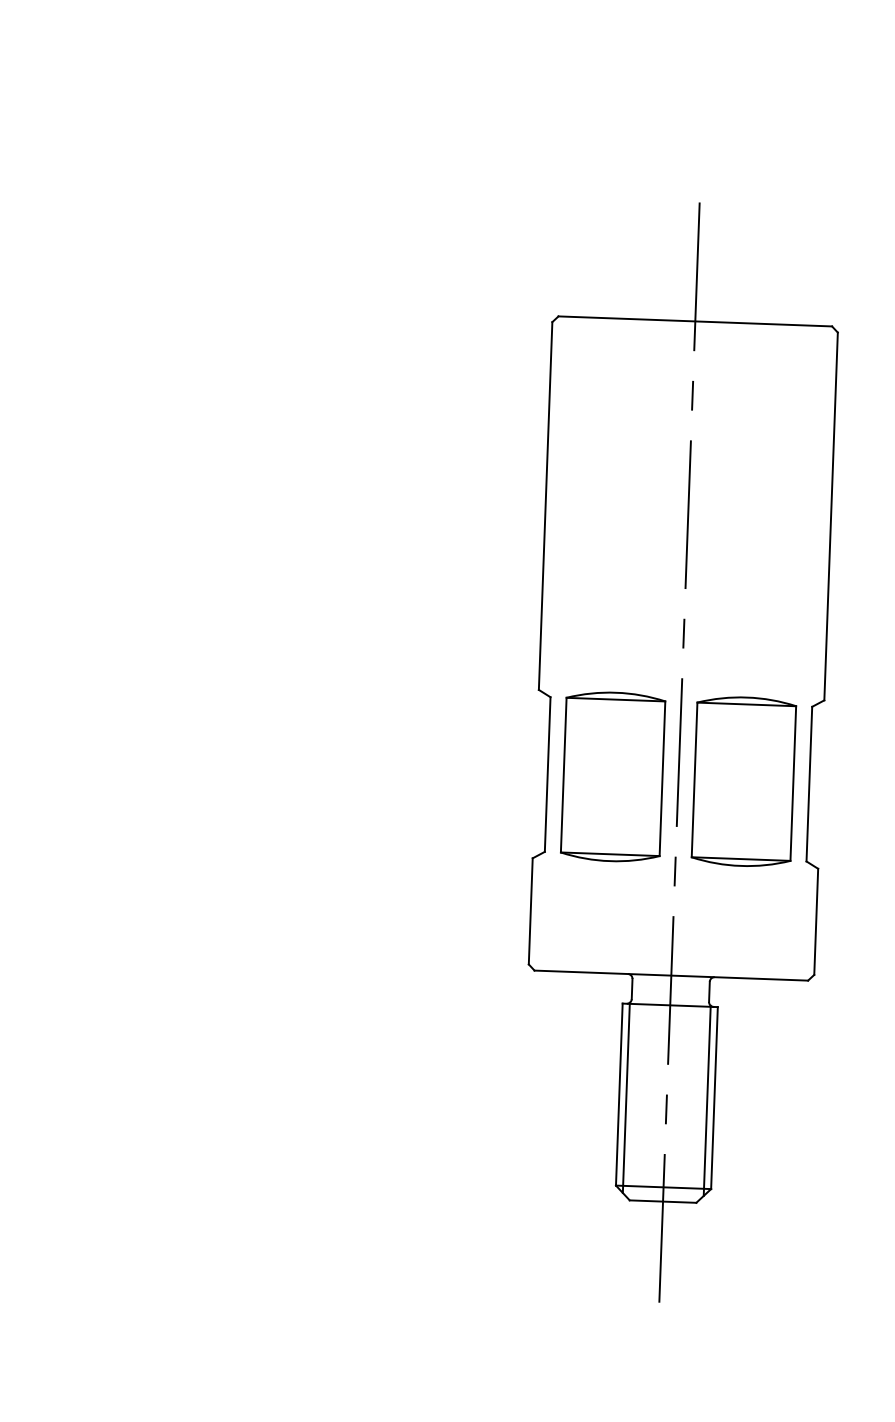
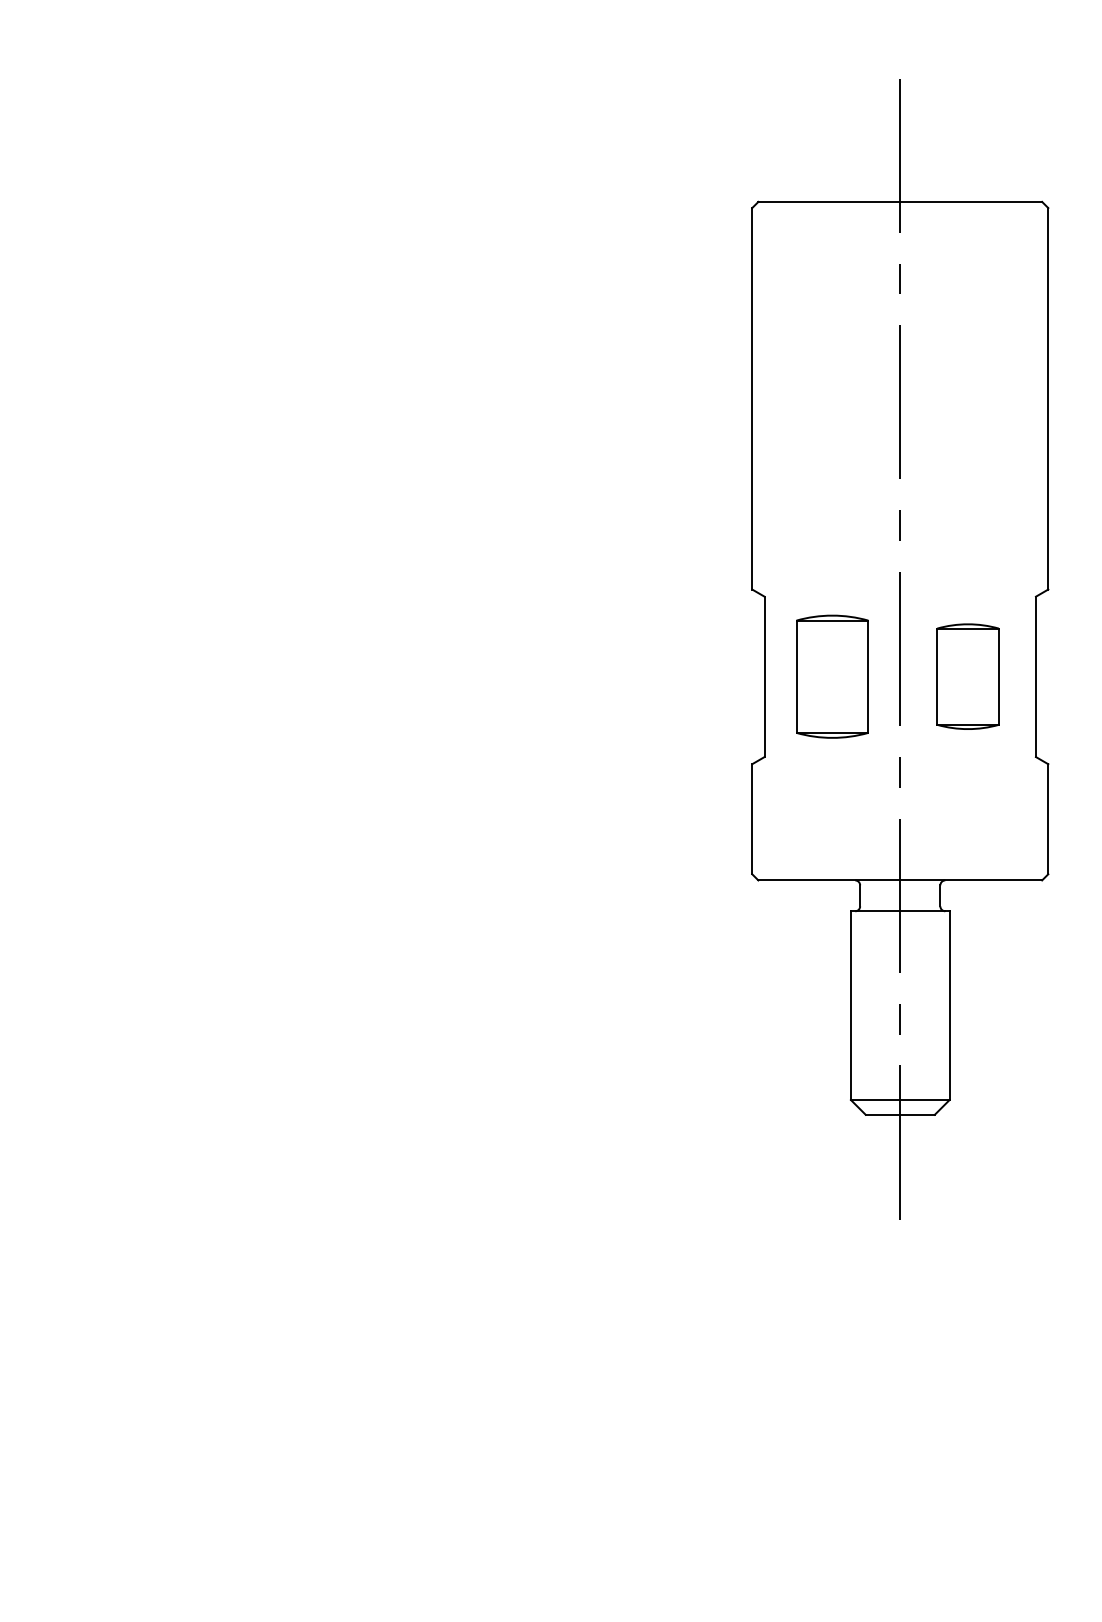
part: (613, 776) -> (832, 676), size x0.7
part: (743, 781) -> (967, 676), size x0.6
line: (626, 1097) -> (858, 1008), removed
line: (707, 1100) -> (942, 1008), removed

